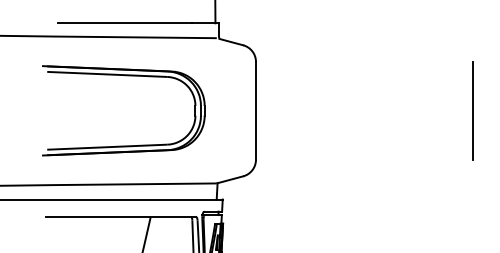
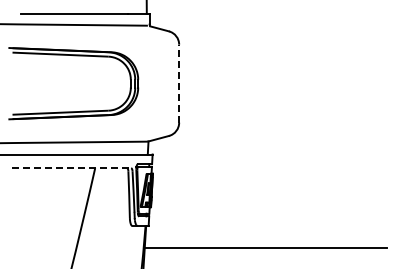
line: (256, 110) -> (179, 83), solid -> dashed
line: (473, 110) -> (352, 83), removed
line: (121, 217) -> (71, 168), solid -> dashed

